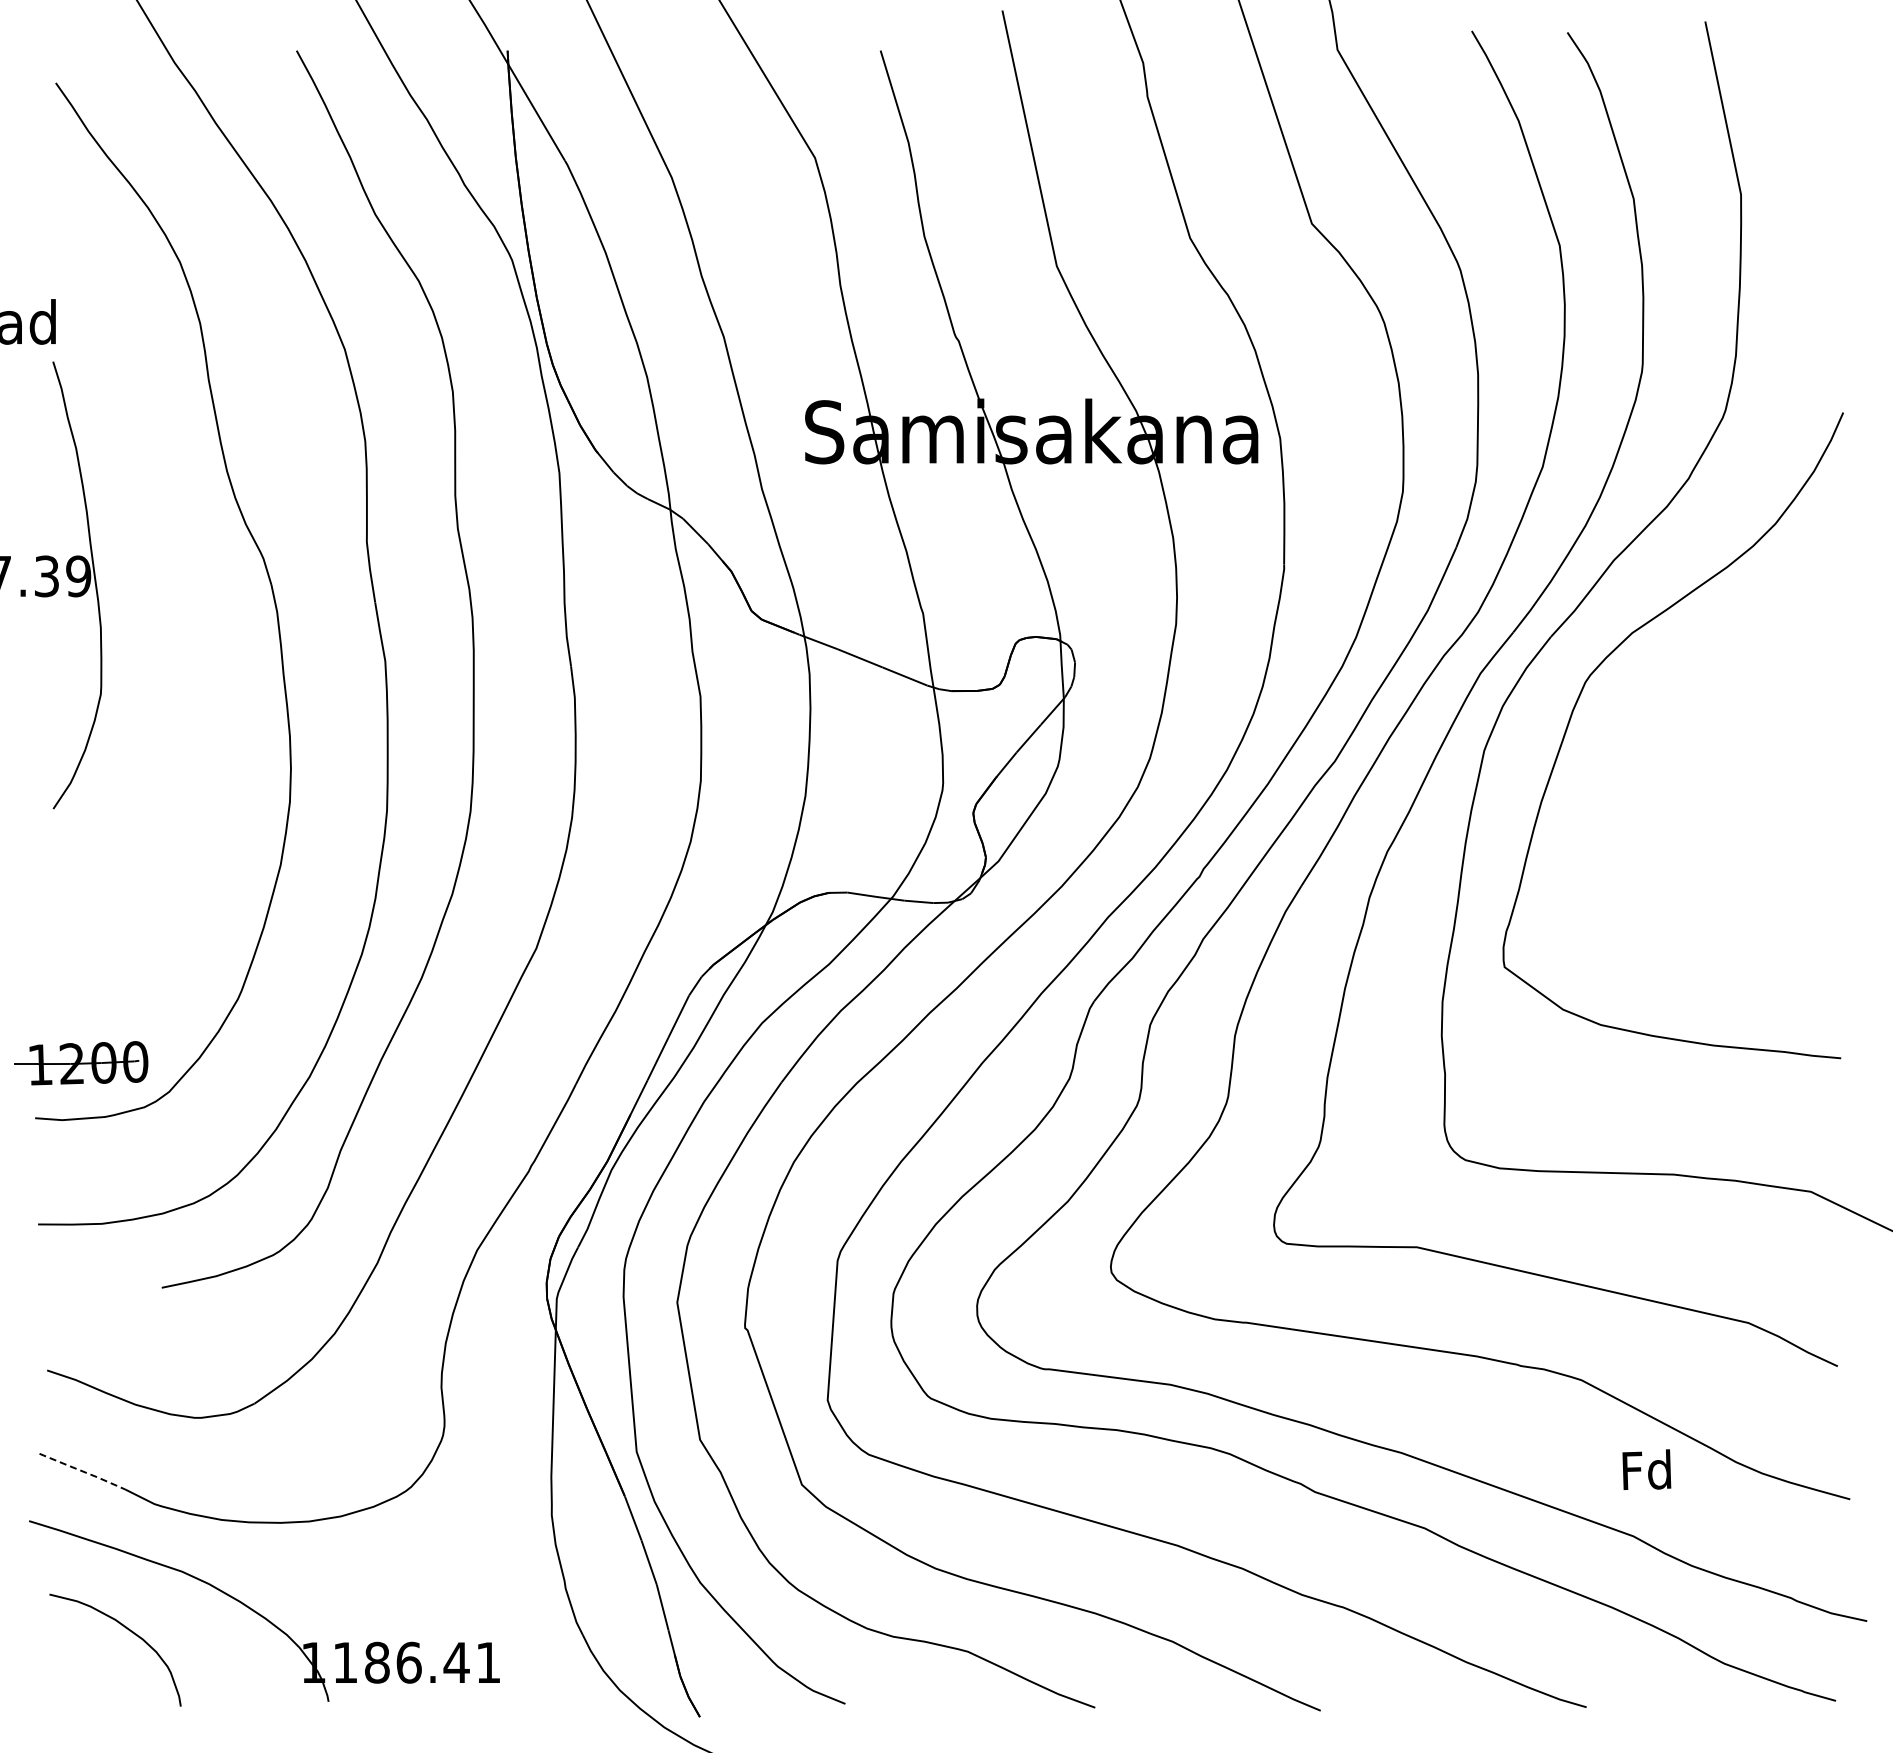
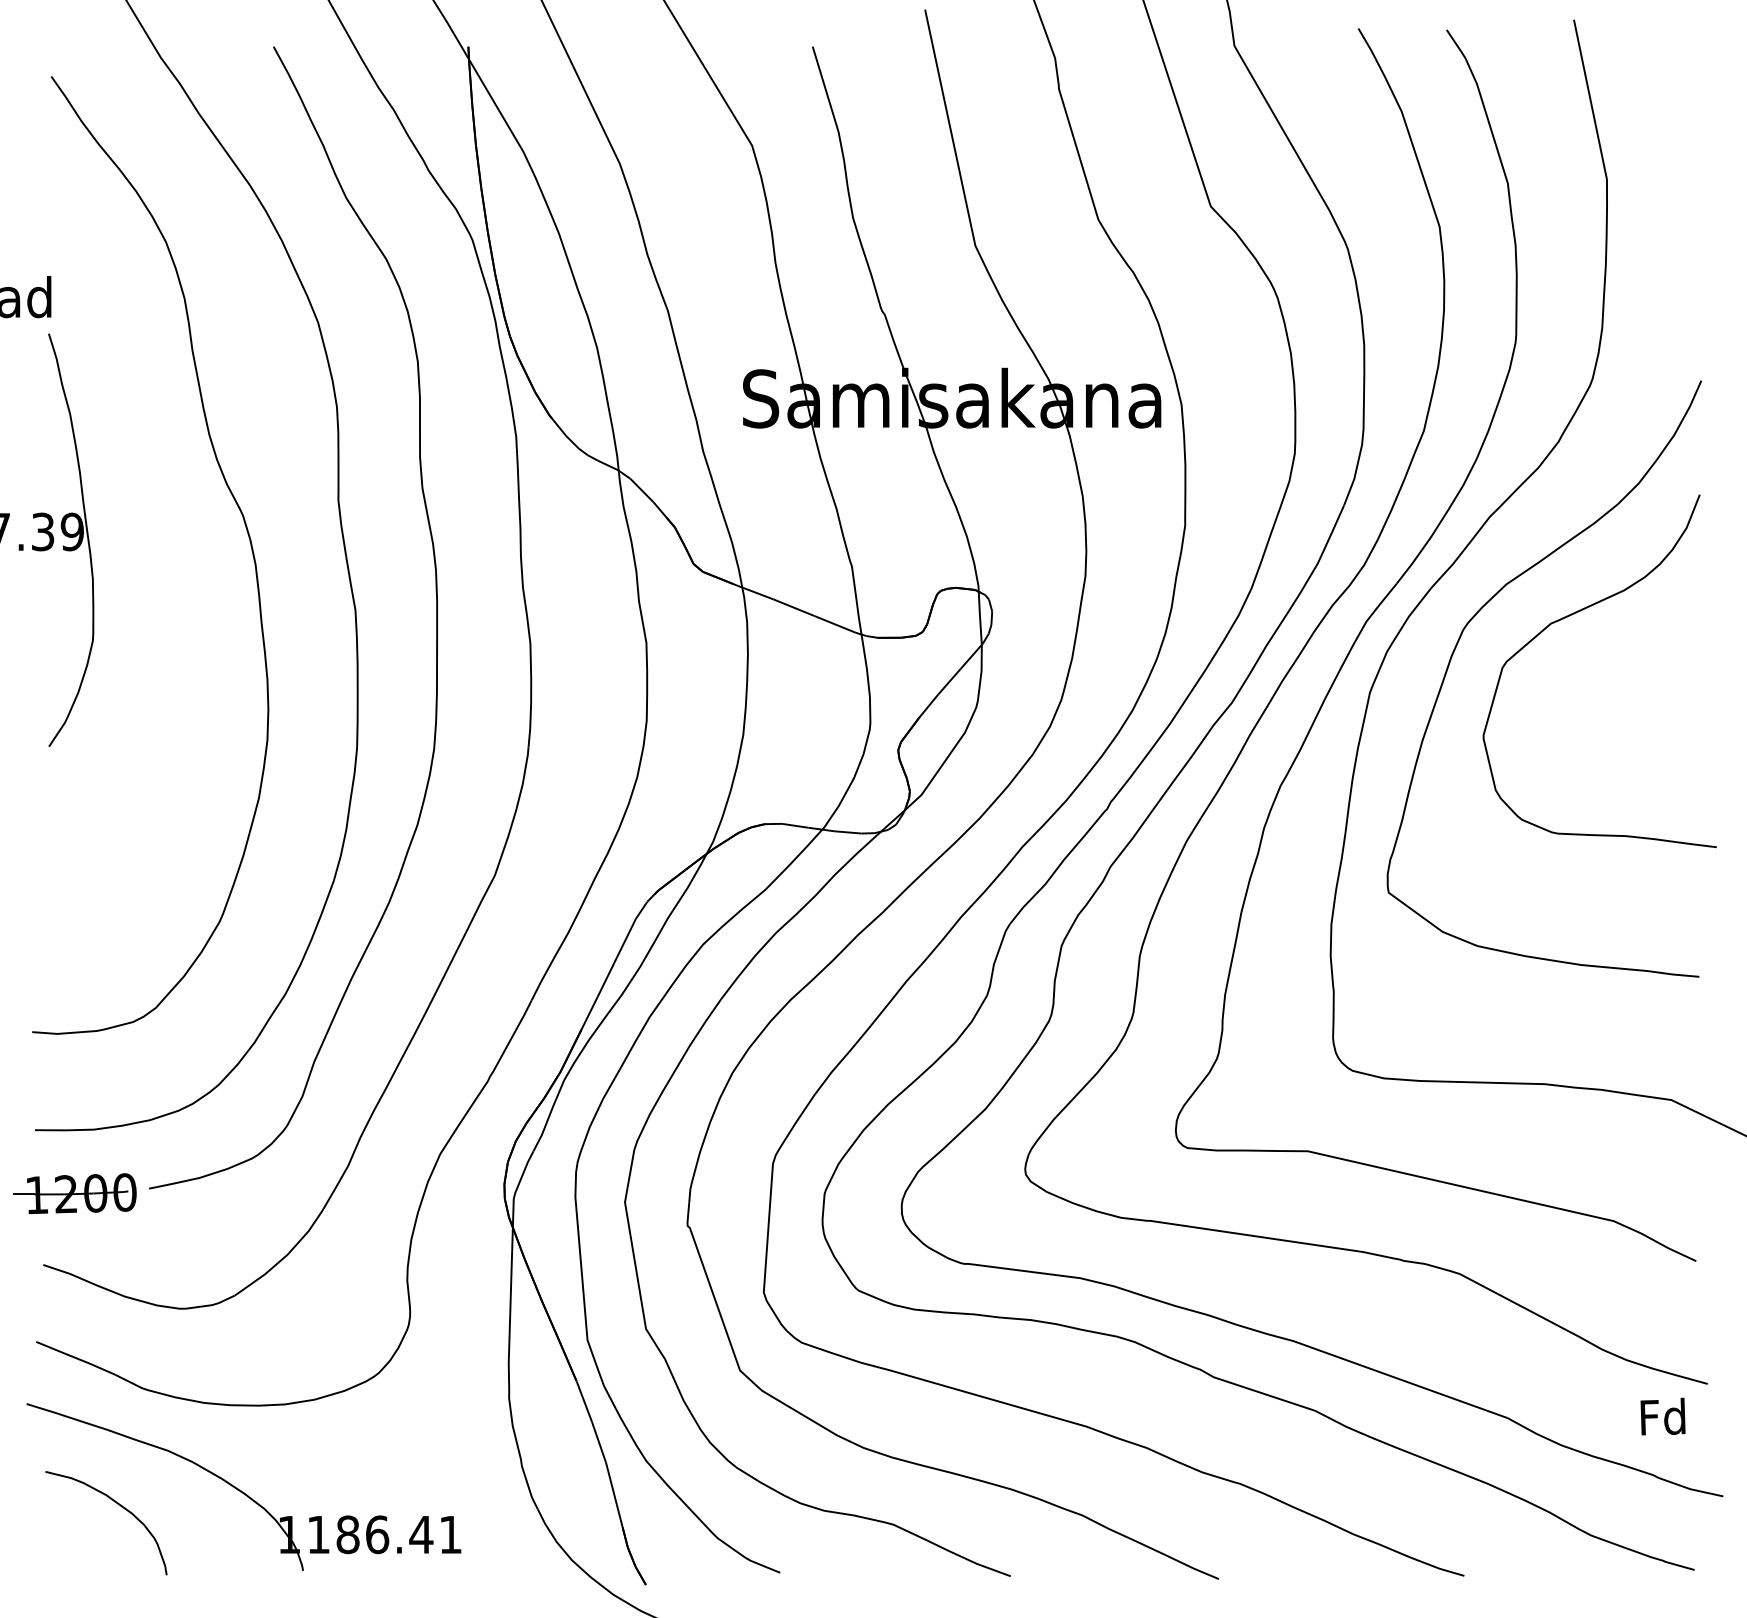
curve: (1706, 665) -> (1575, 614), added
part: (81, 1063) -> (75, 1193), moved
text: (1646, 1469) -> (1662, 1416), moved
line: (82, 1471) -> (75, 1358), dashed -> solid

